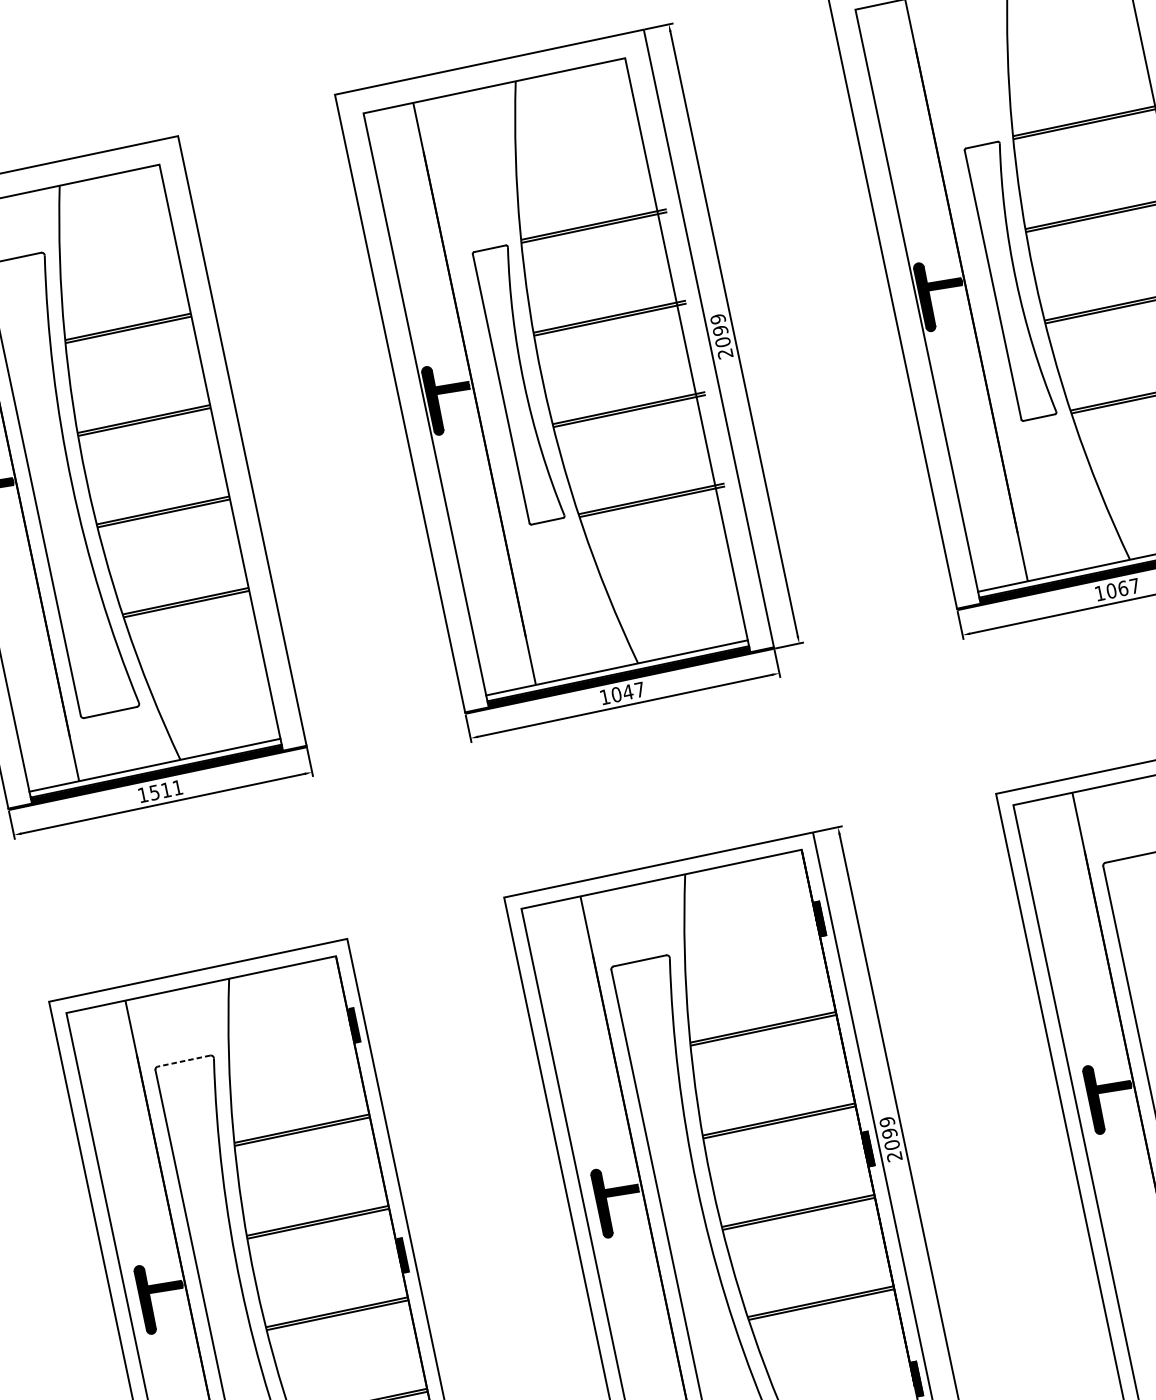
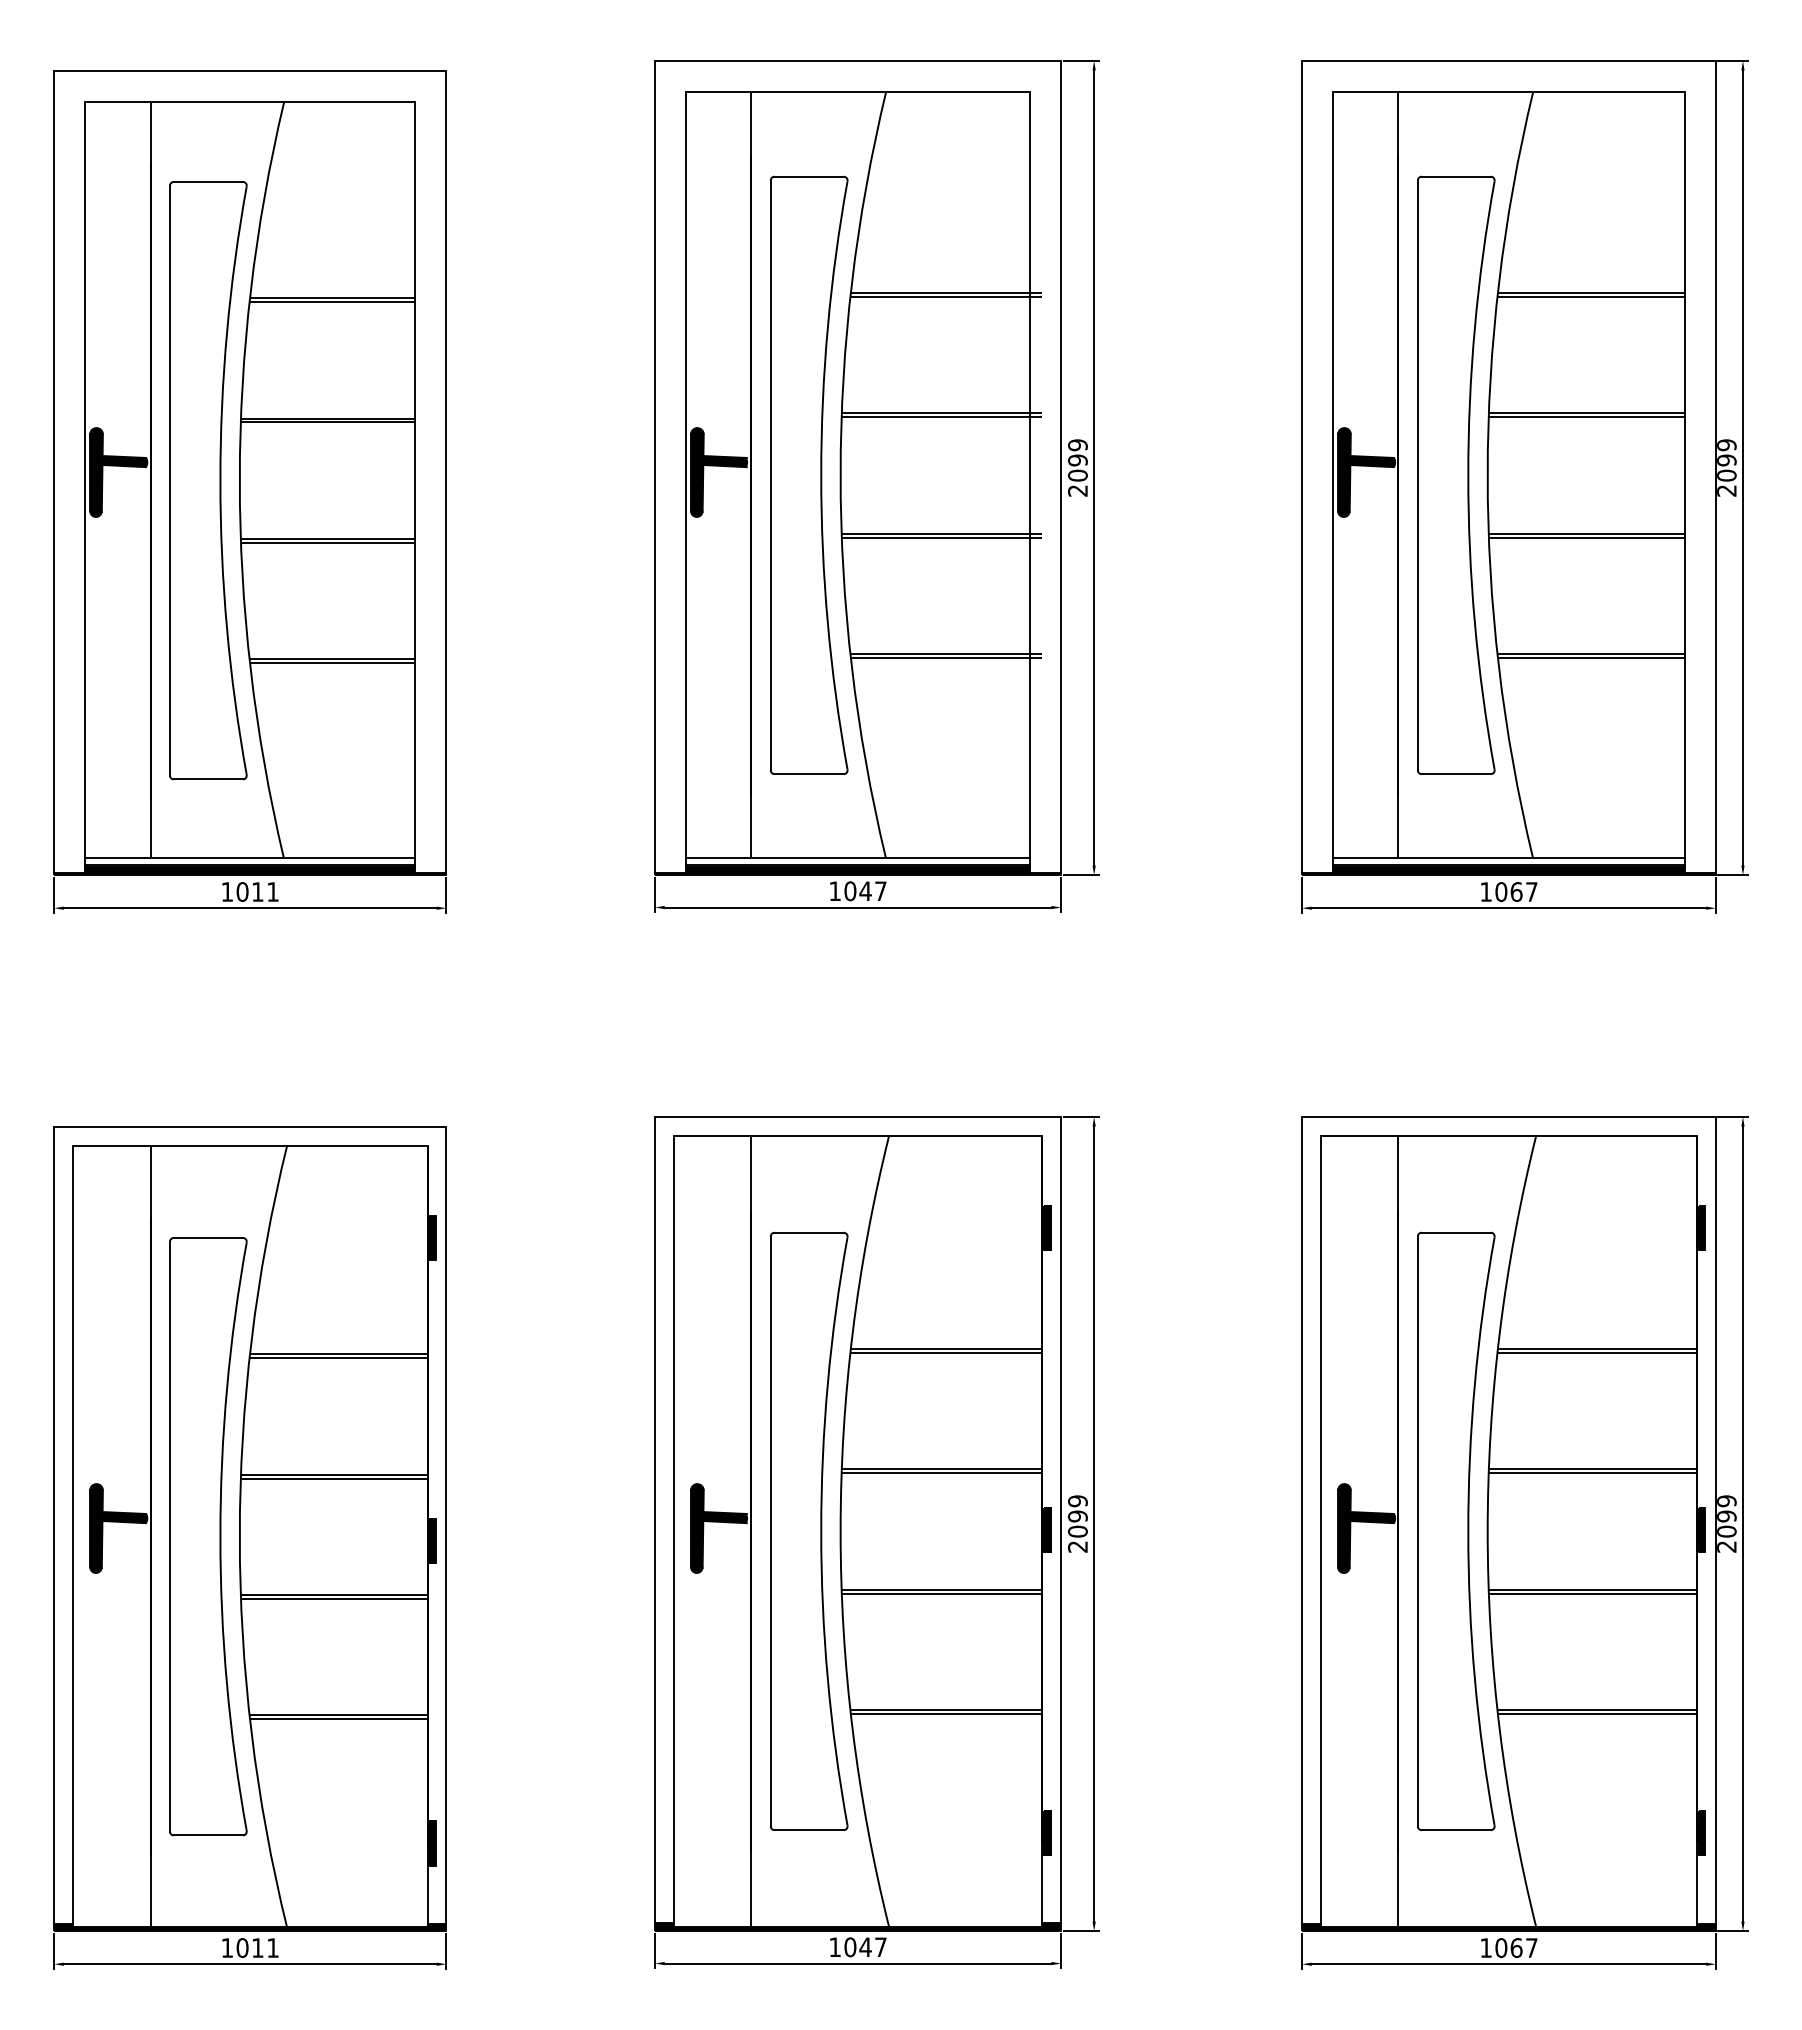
part: (1010, 280) -> (1456, 474), size x1.67
part: (518, 384) -> (809, 474), size x1.67
text: (154, 792) -> (242, 891), 1511 -> 1011
line: (184, 1060) -> (208, 1237), dashed -> solid

